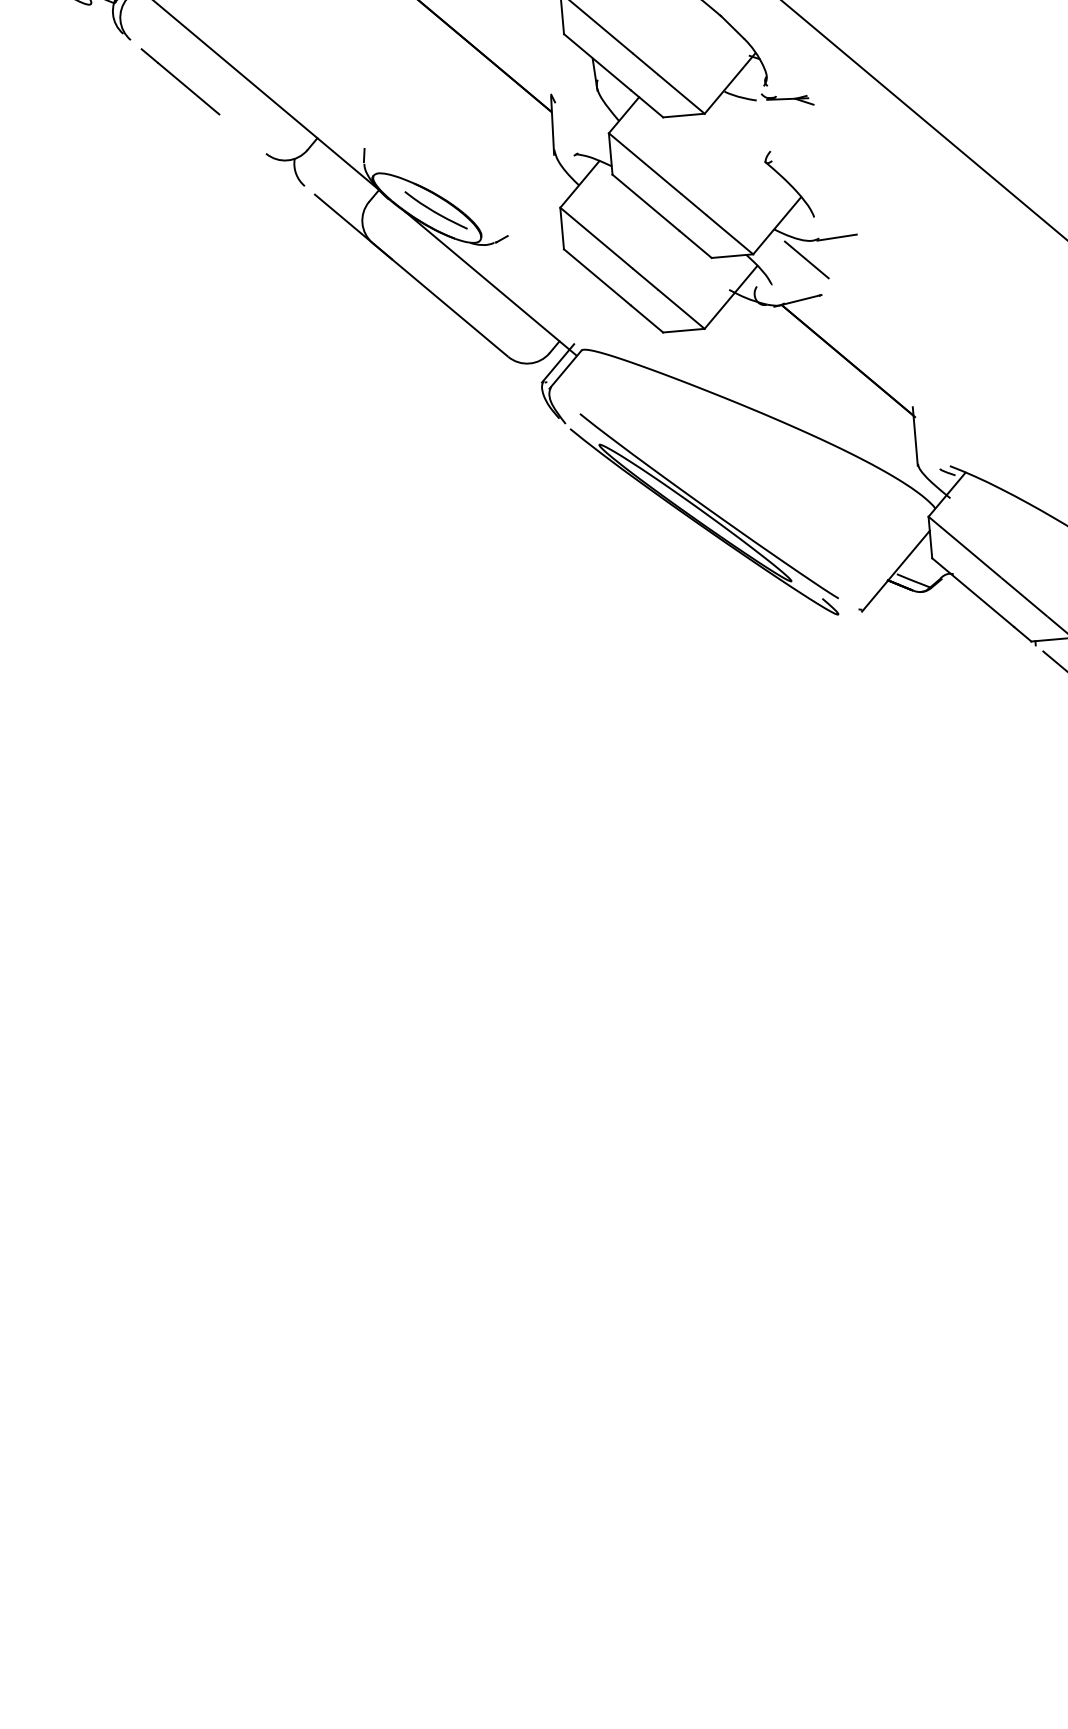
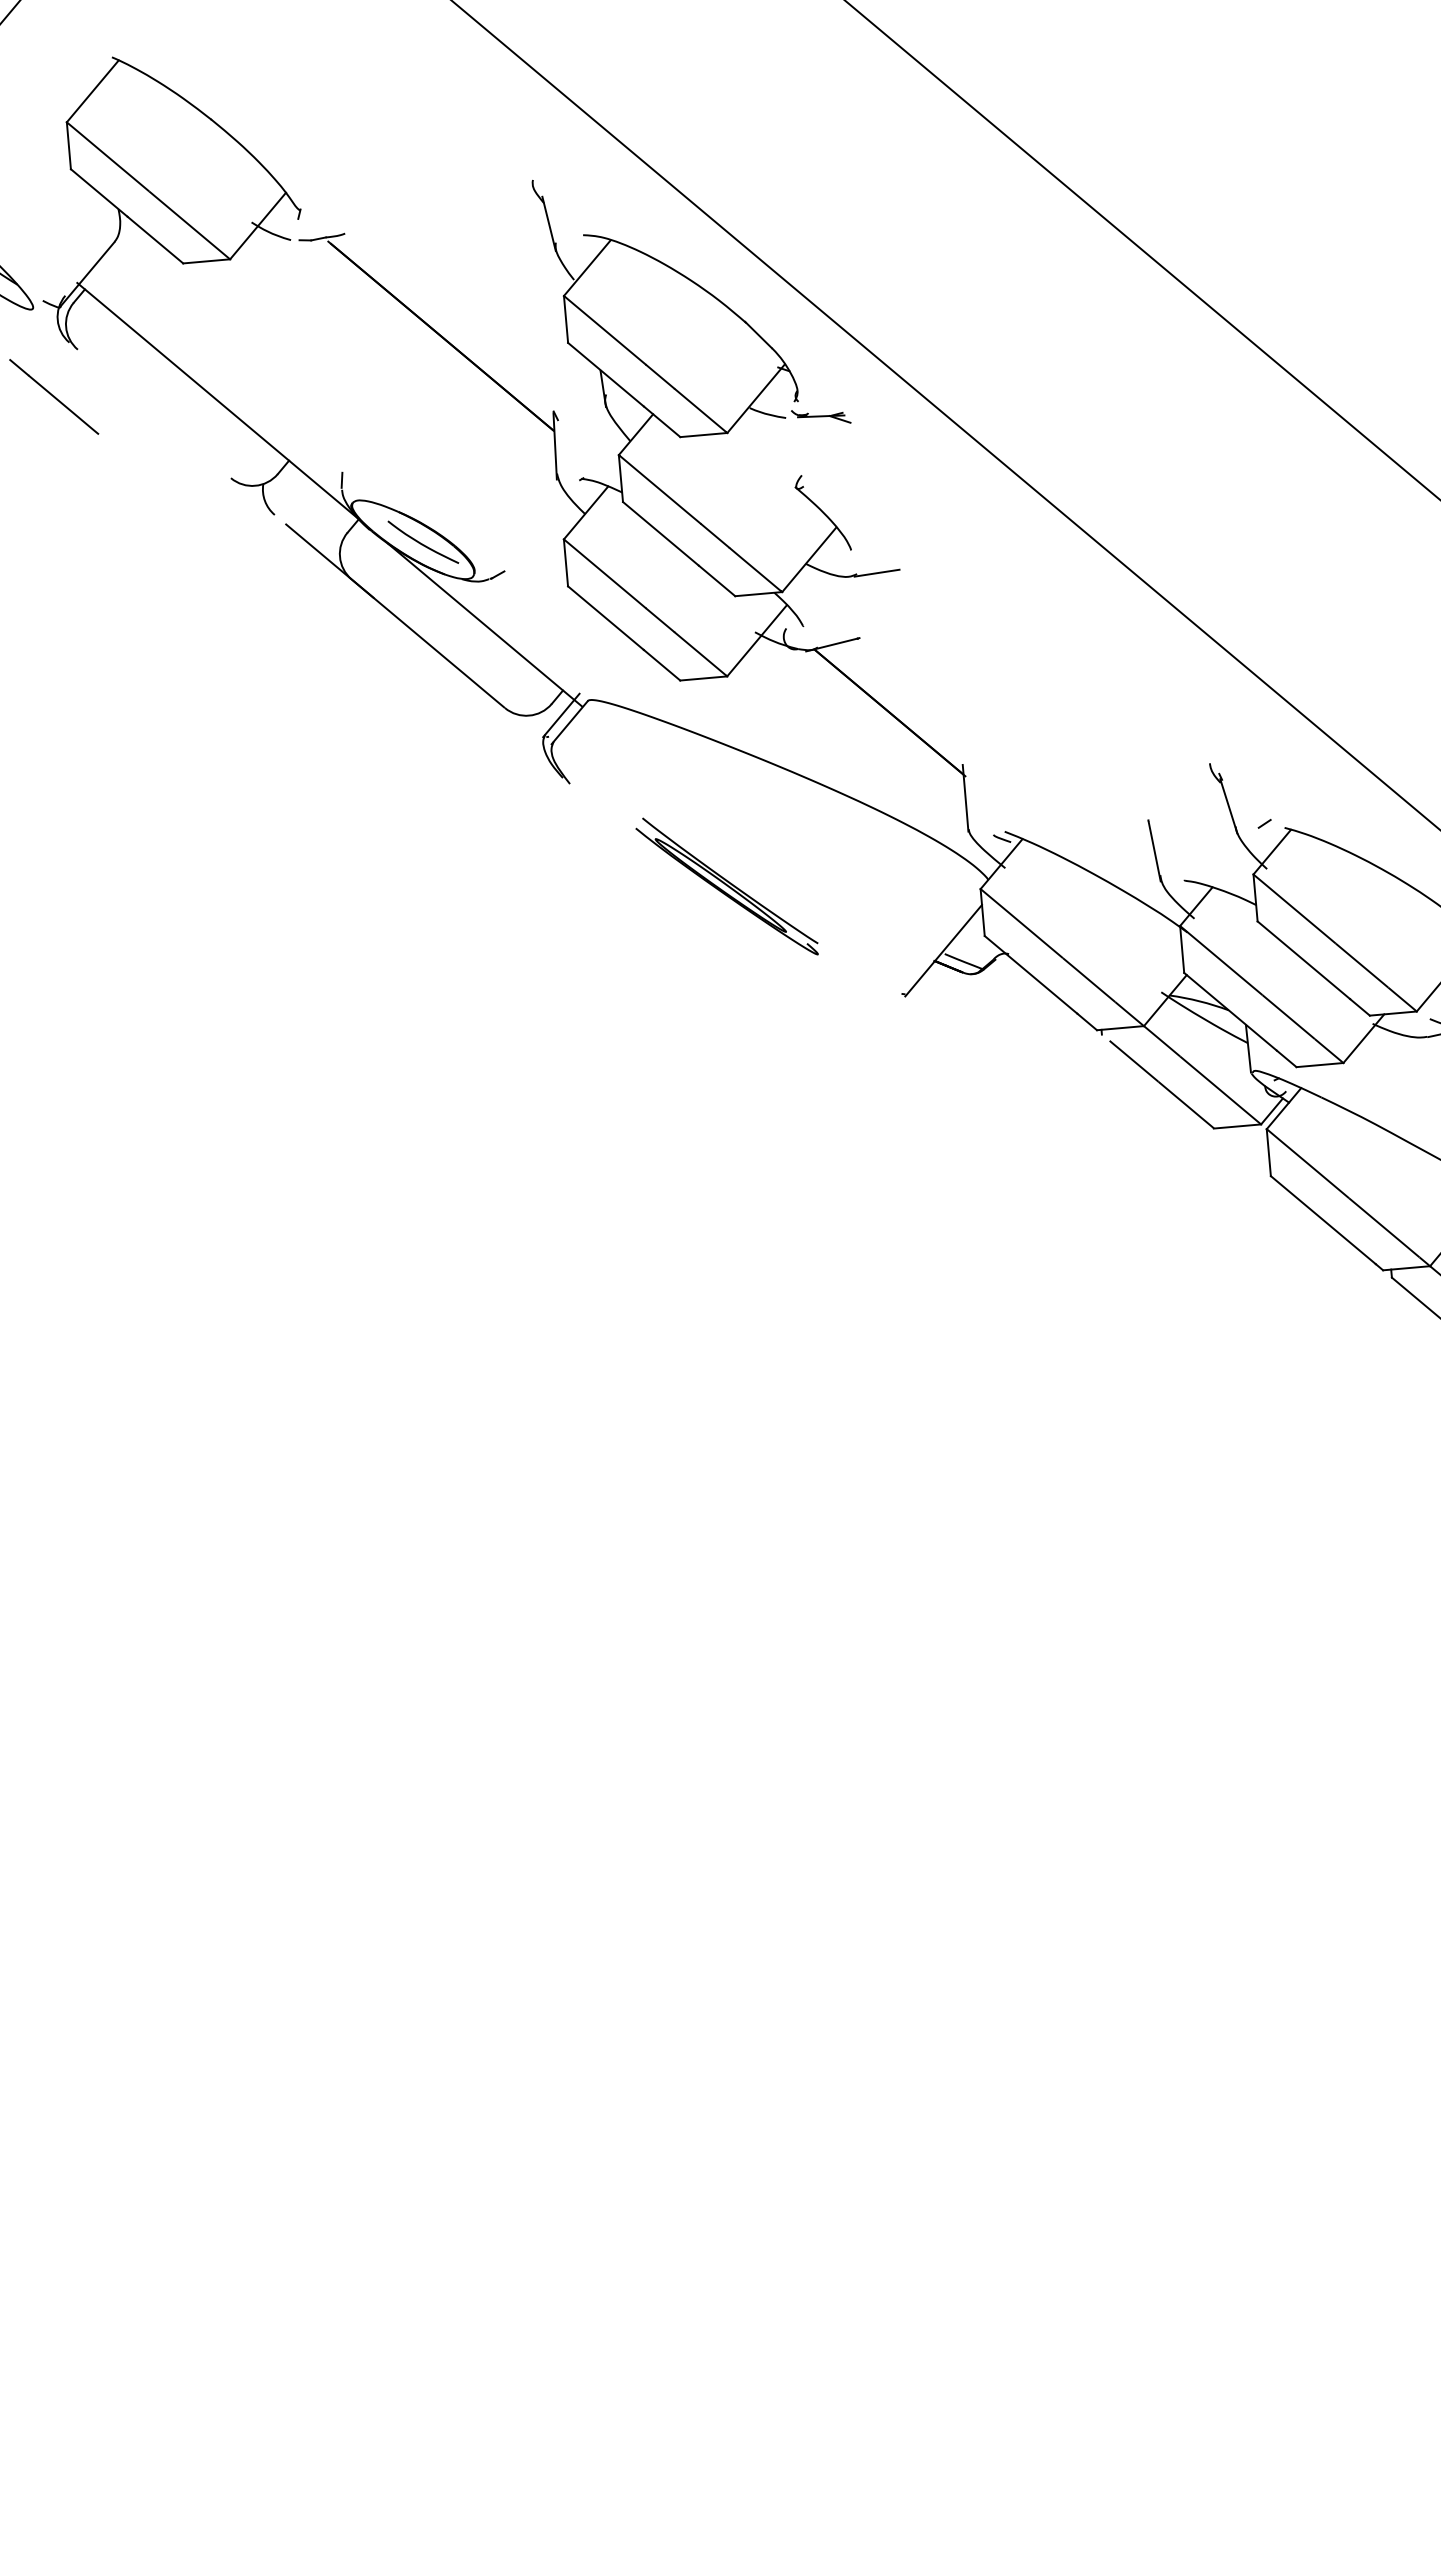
line: (180, 81) -> (54, 396), moved
line: (806, 260) -> (842, 598), removed
part: (704, 514) -> (726, 886), size x0.6

